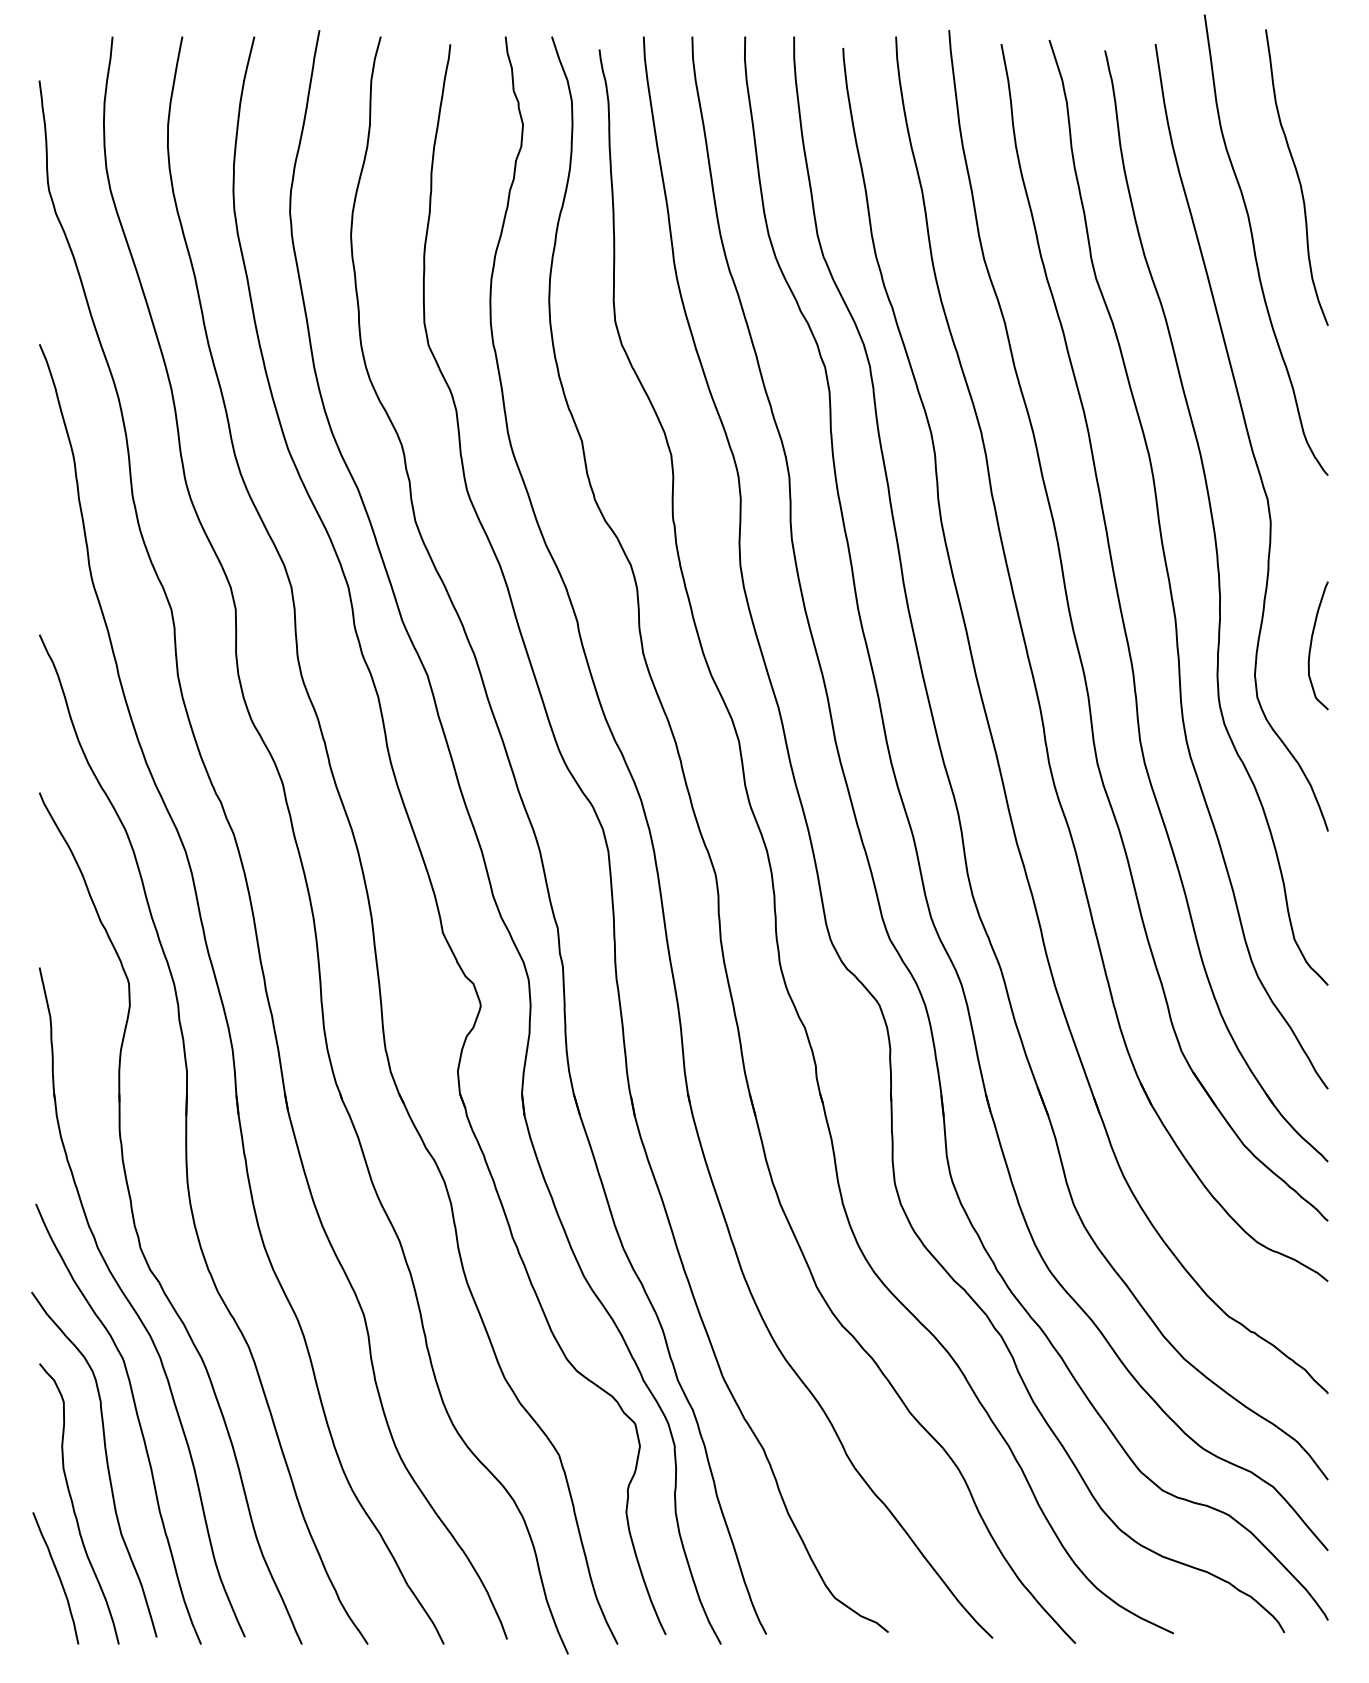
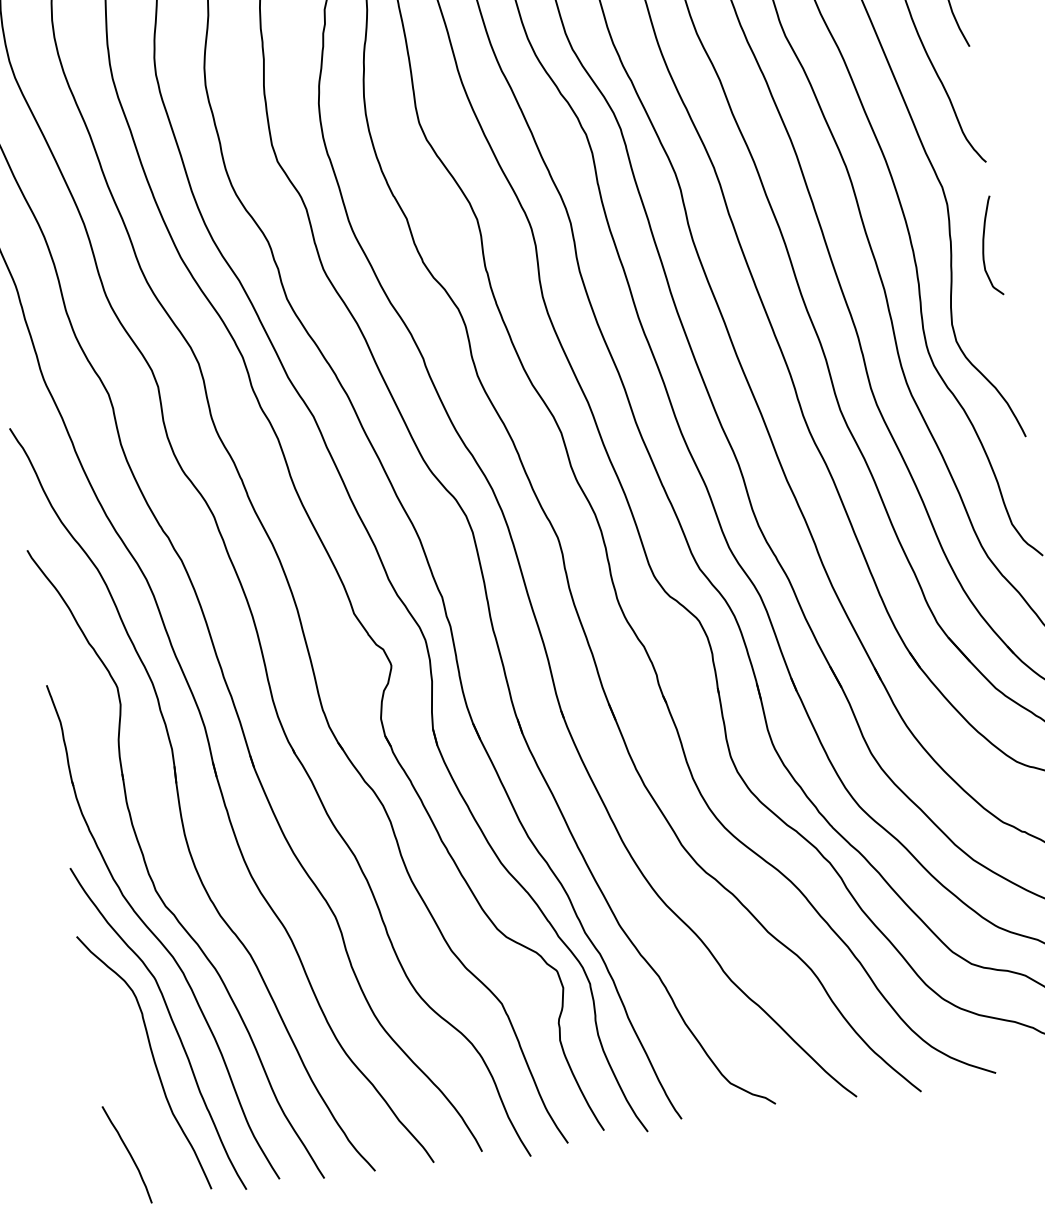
curve: (1312, 642) -> (984, 244), moved
curve: (73, 1503) -> (132, 1095), removed

